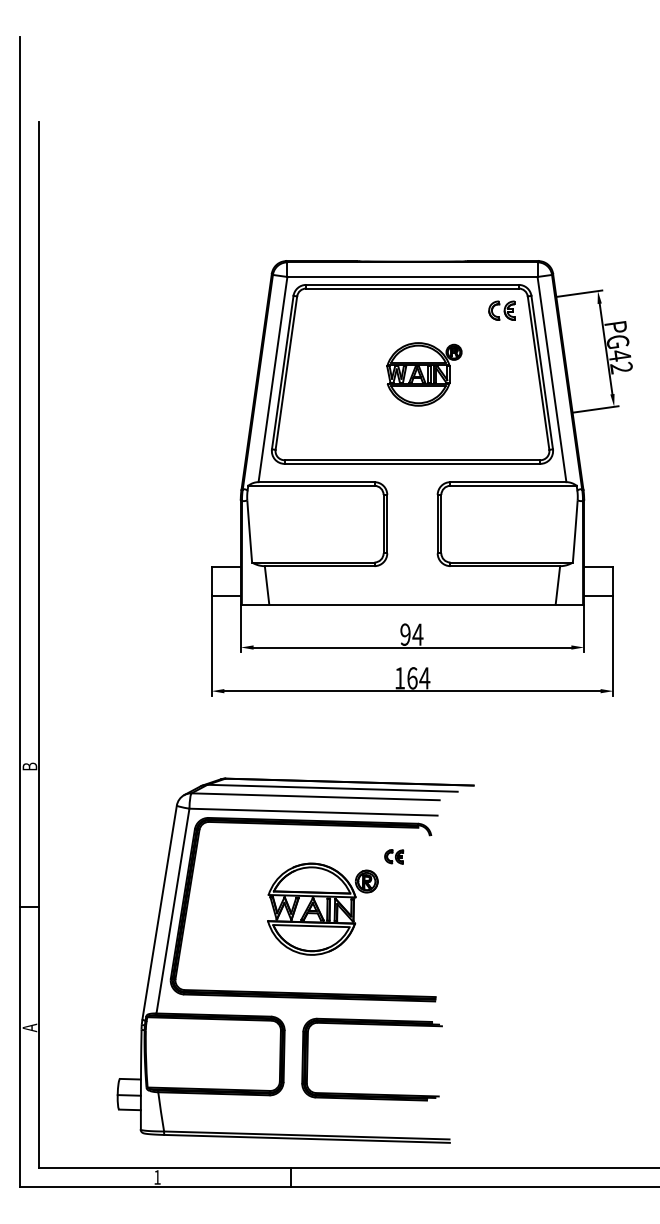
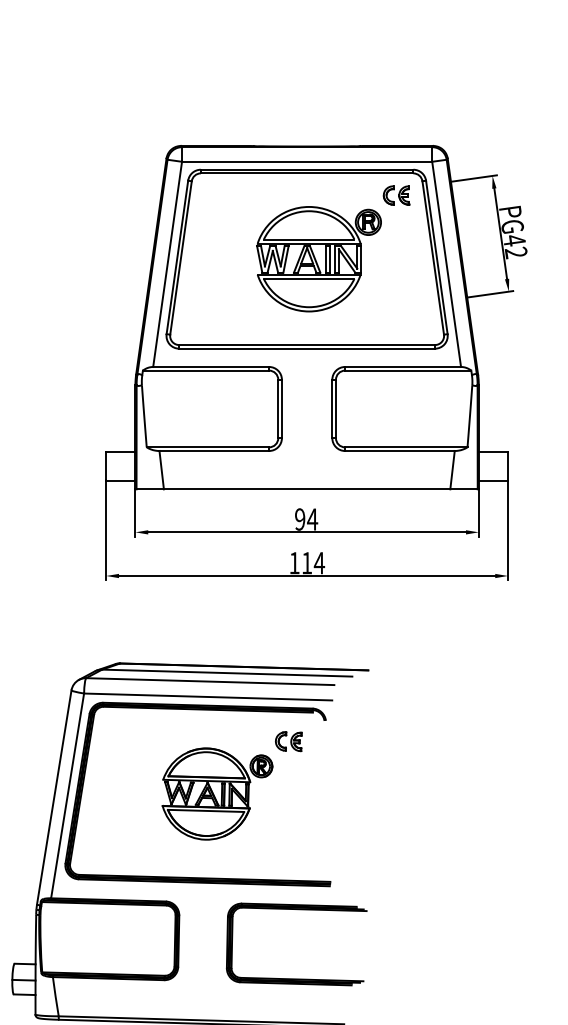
part: (424, 374) -> (319, 259), size x1.67
text: (412, 678) -> (307, 563), 164 -> 114
part: (393, 856) -> (288, 741), size x1.43
part: (371, 1025) -> (296, 910), moved

